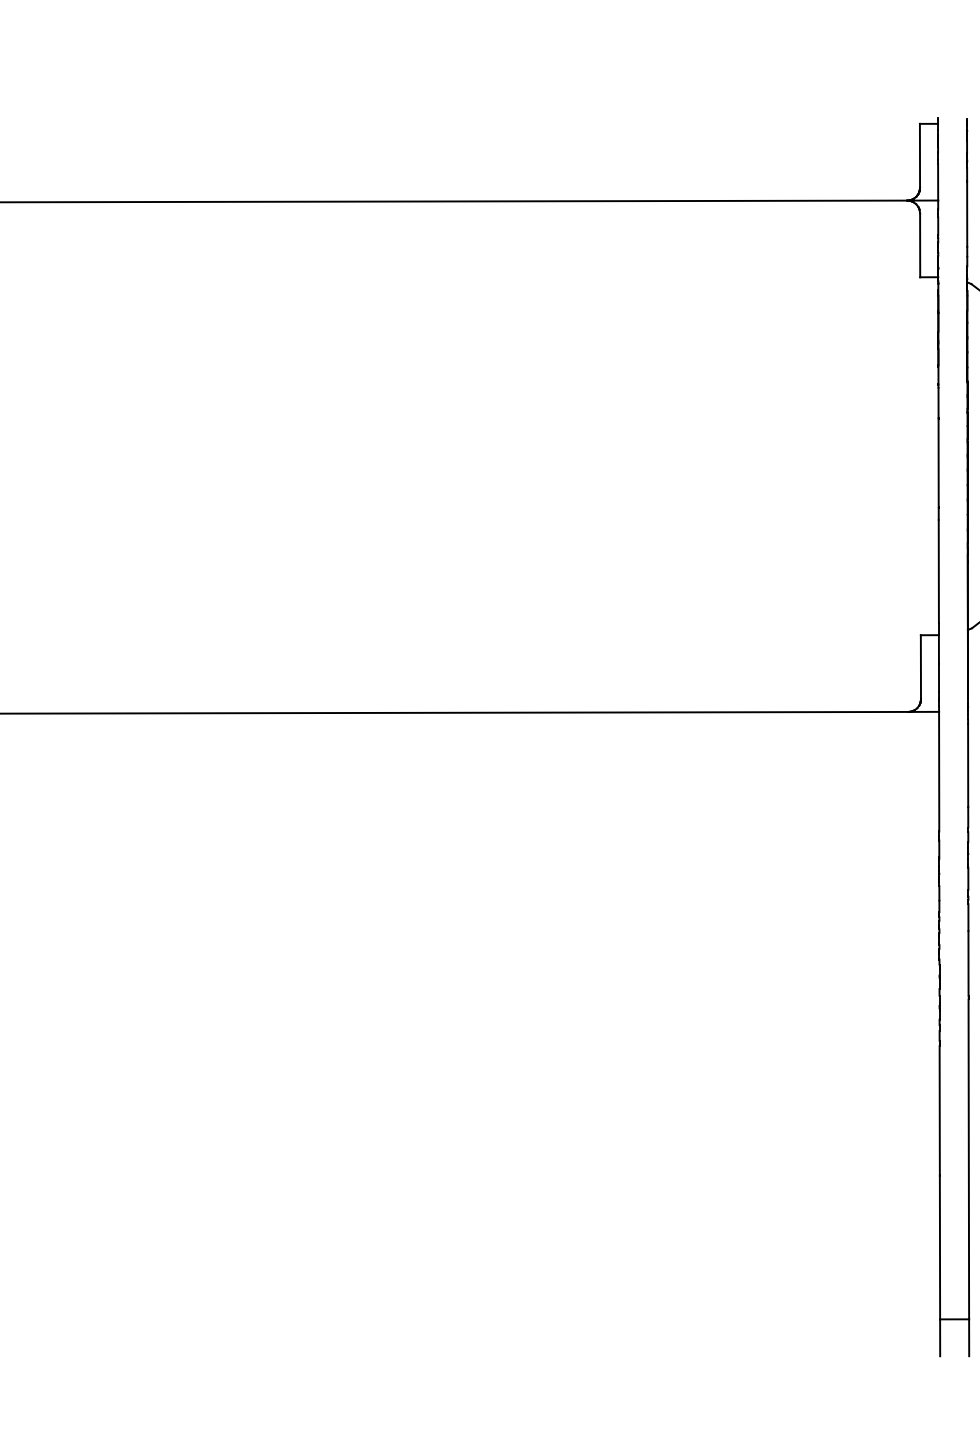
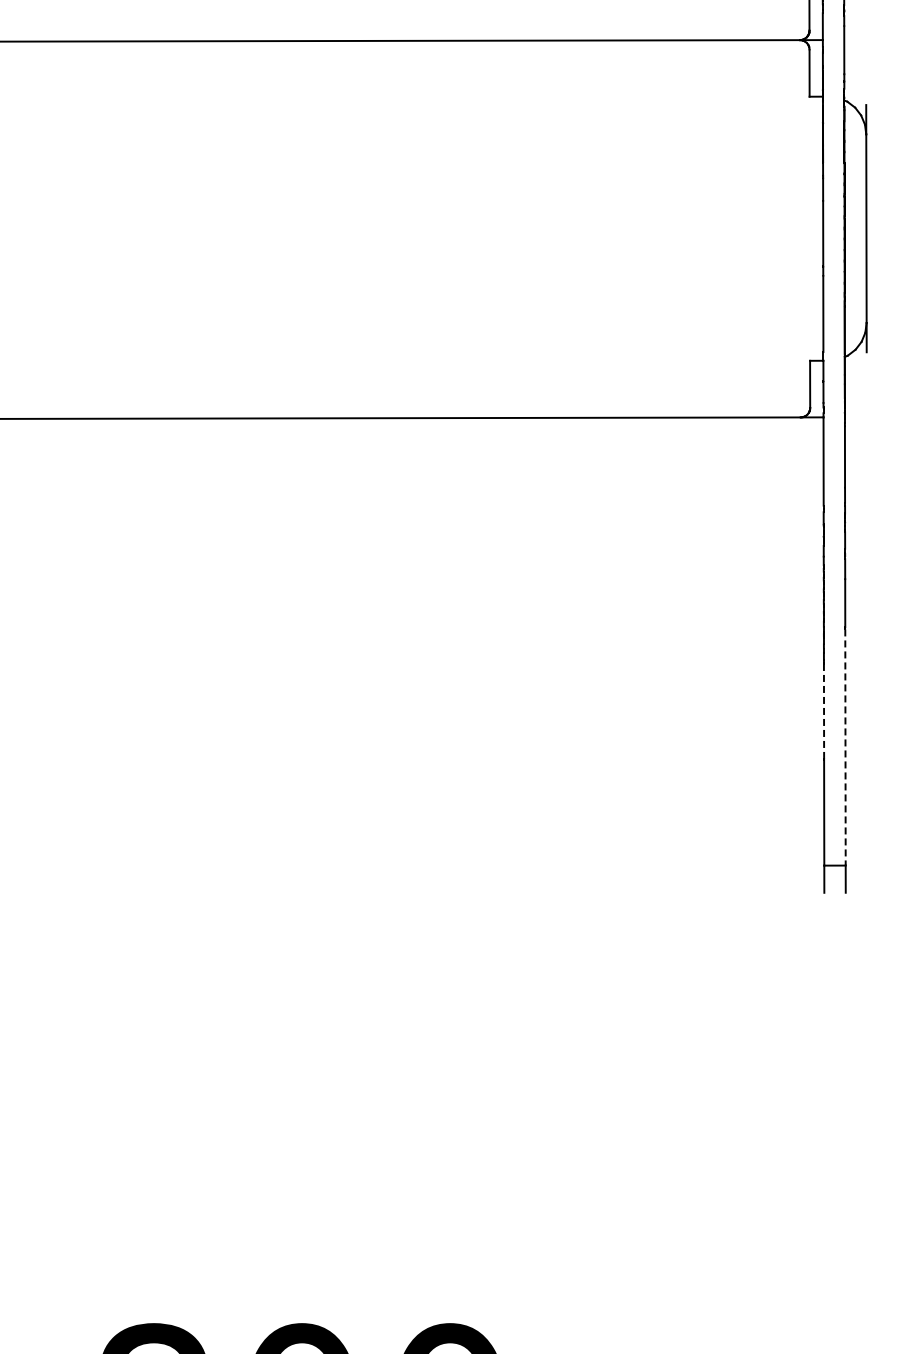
line: (940, 1110) -> (824, 711), solid -> dashed
line: (968, 1160) -> (845, 748), solid -> dashed

